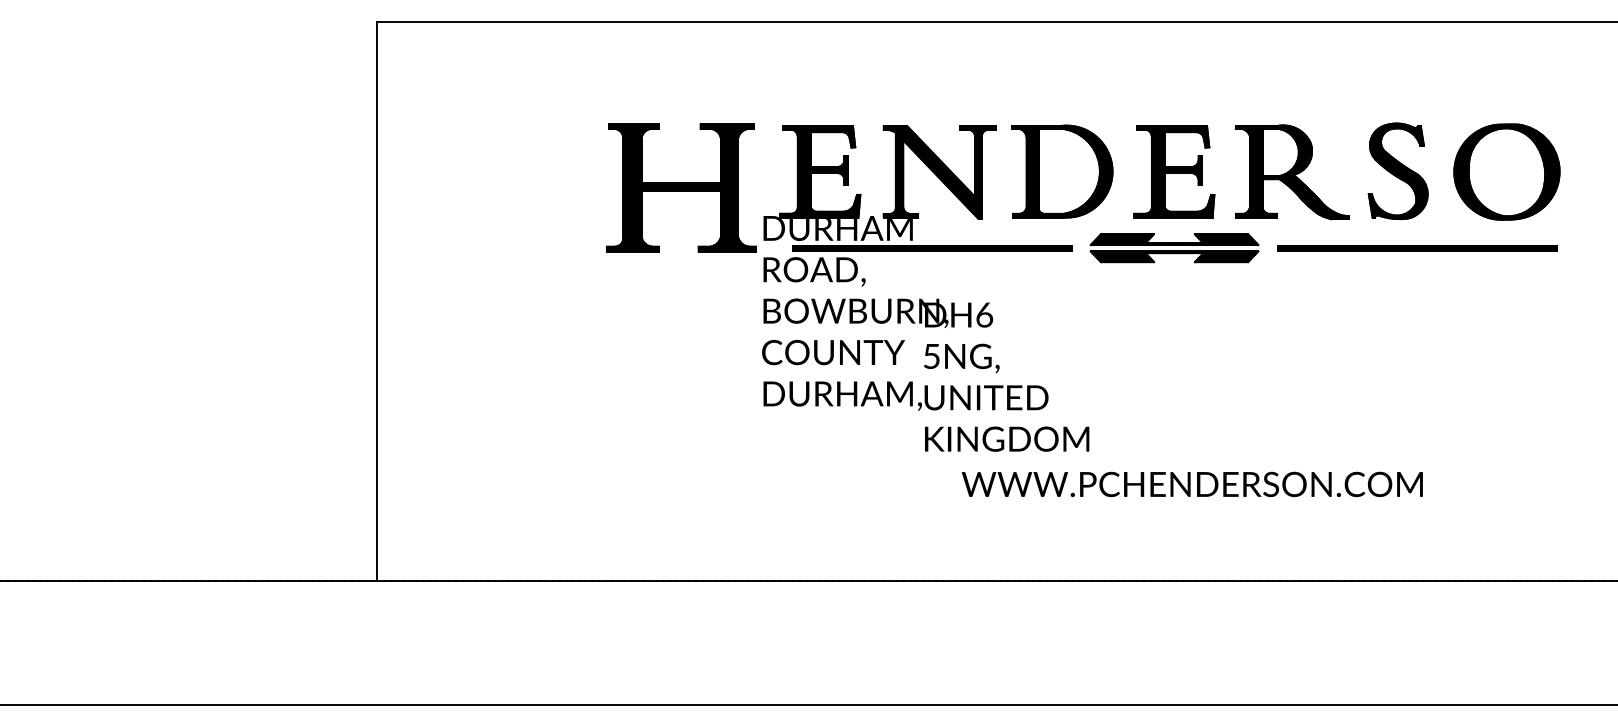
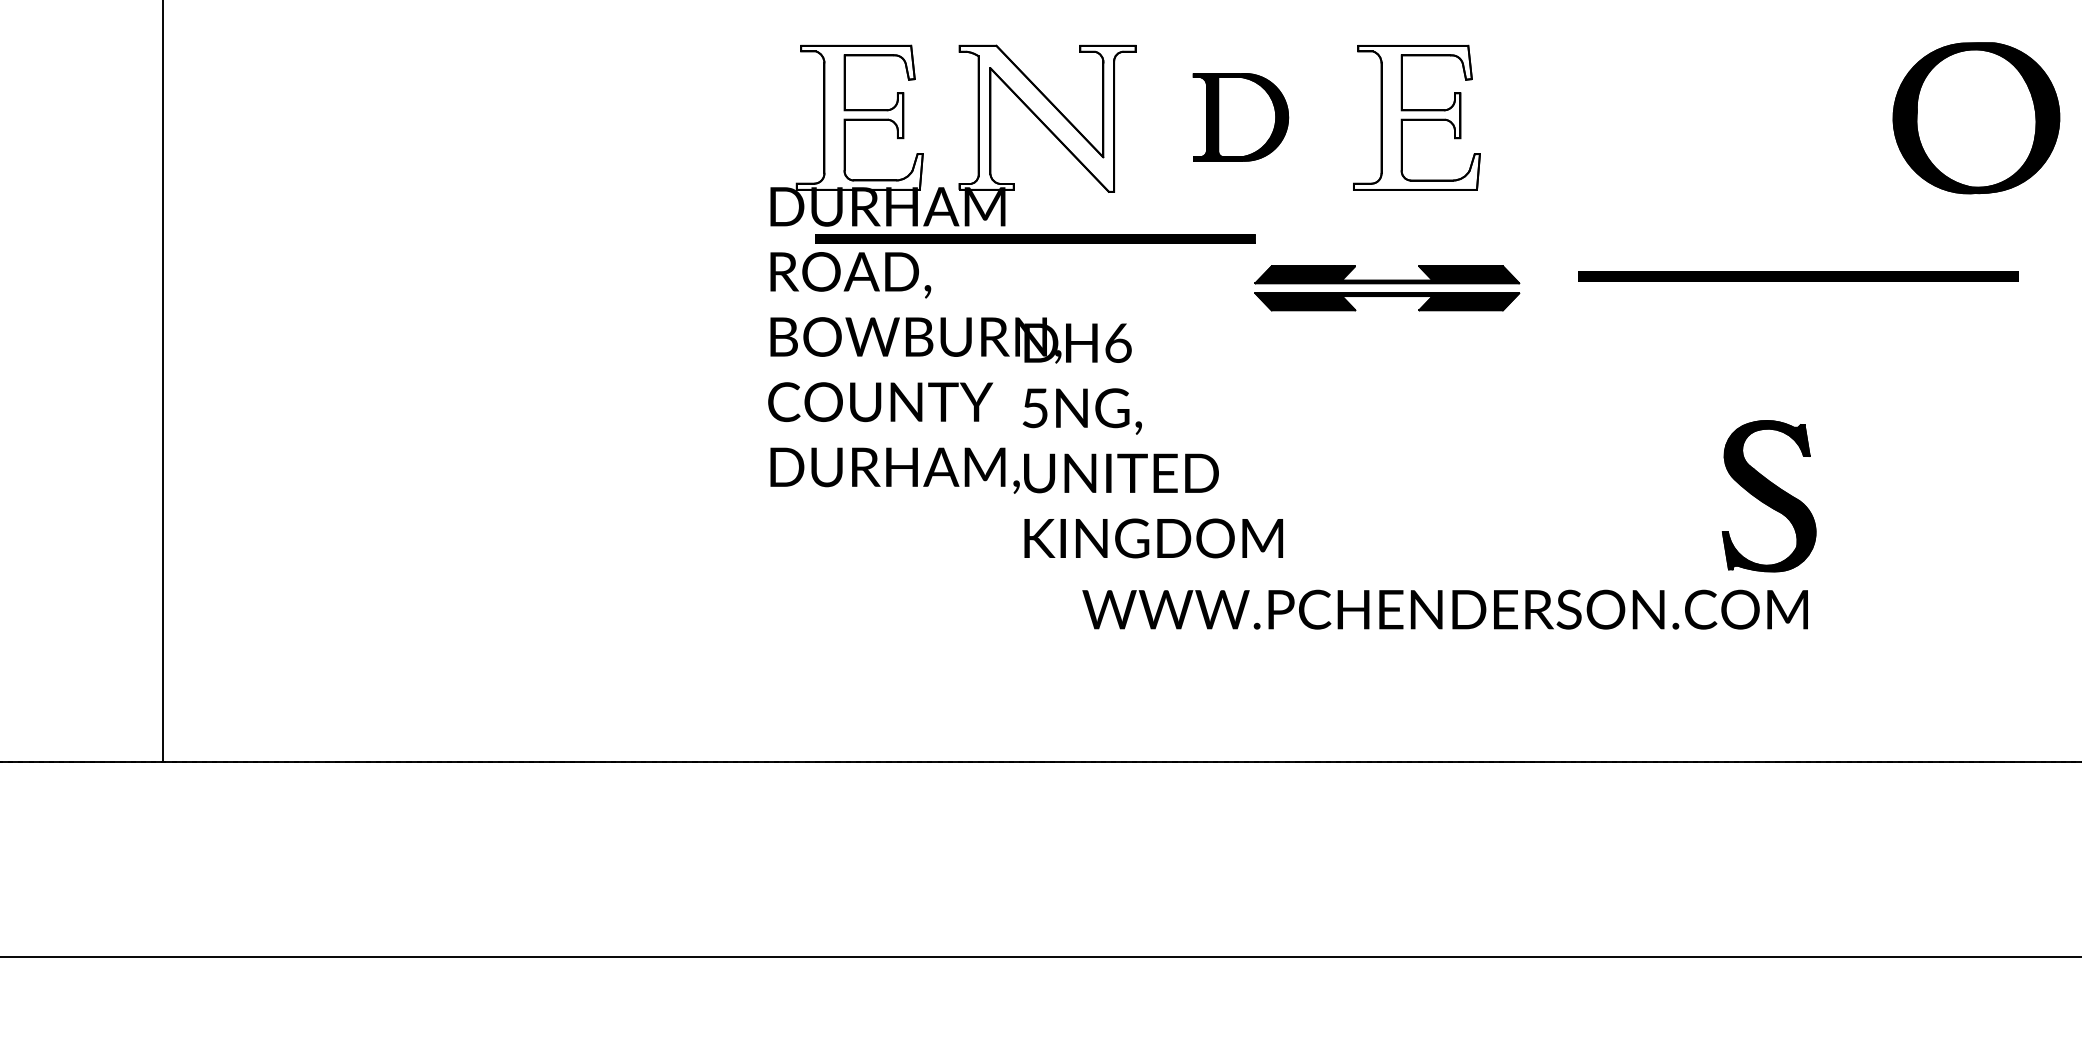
fill: (820, 171) -> (860, 117), removed
part: (1062, 171) -> (1240, 117), size x0.6
fill: (1174, 171) -> (1417, 117), removed
part: (1397, 171) -> (1768, 496), moved
part: (1506, 171) -> (1975, 117), moved
fill: (939, 172) -> (1047, 118), removed
part: (1292, 172) -> (1602, 118), removed
part: (681, 187) -> (641, 142), removed
part: (1174, 248) -> (1387, 288), moved
part: (1417, 248) -> (1799, 276), moved

